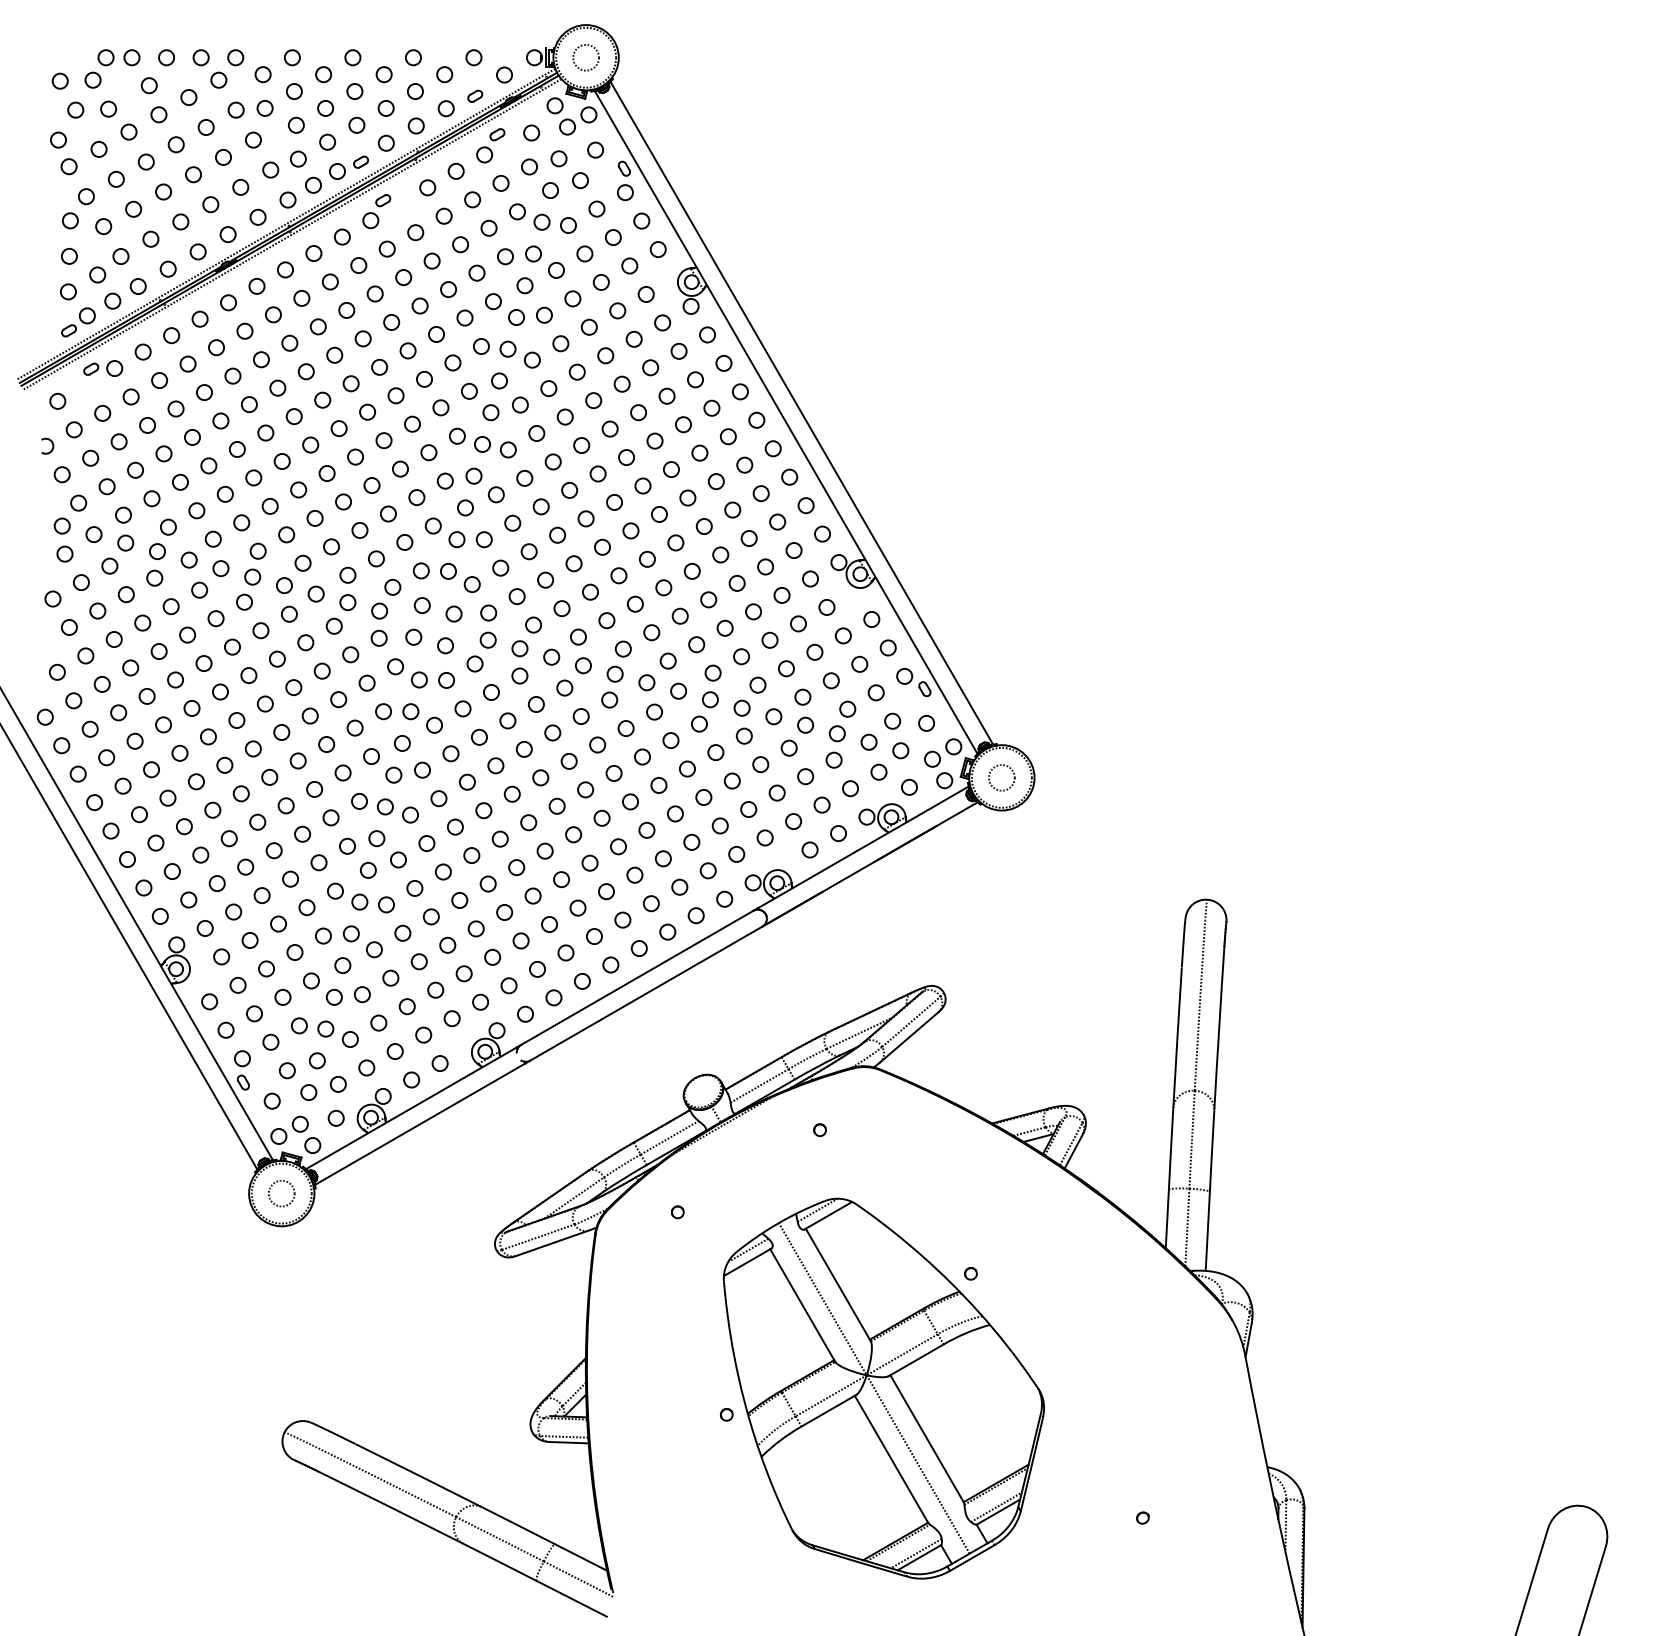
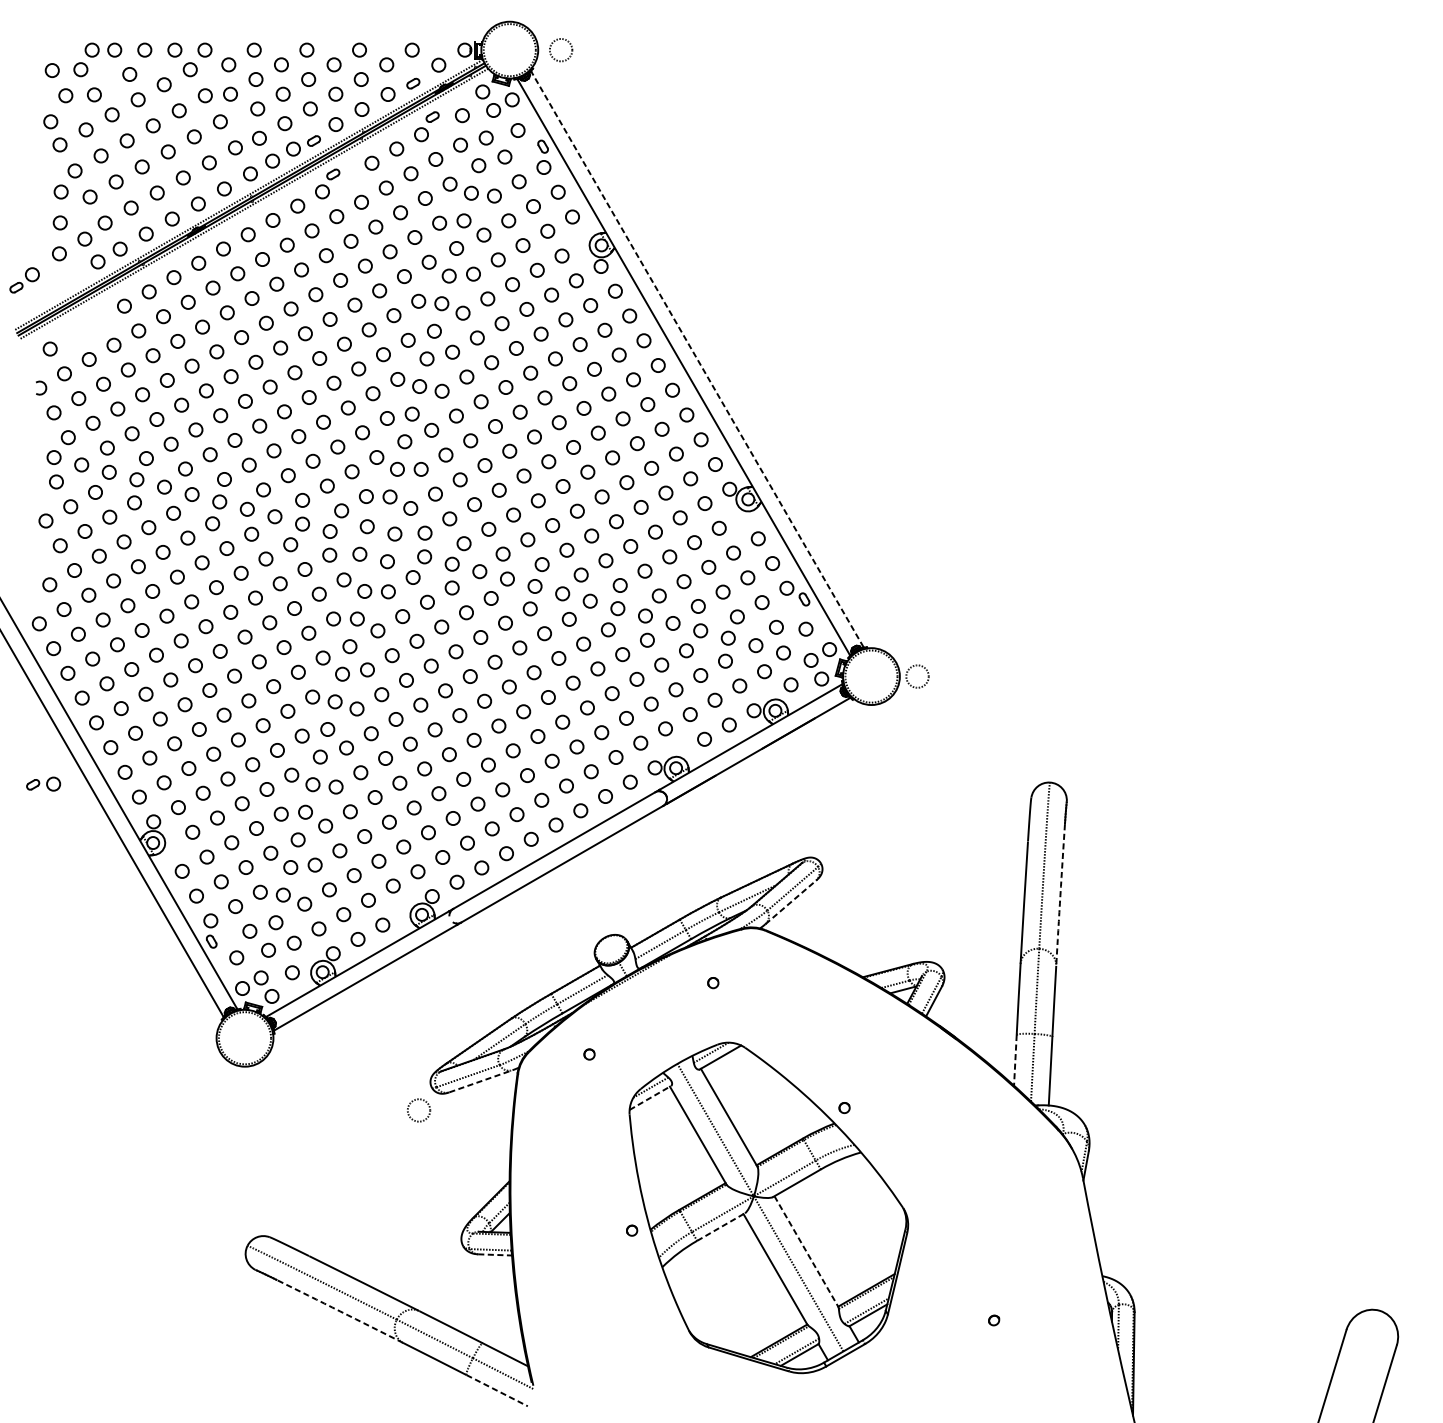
circle: (585, 57) -> (560, 49), moved
part: (78, 322) -> (24, 280), moved
part: (103, 368) -> (43, 784), moved
line: (801, 412) -> (697, 358), solid -> dashed
circle: (1001, 777) -> (917, 676), moved
arc: (1219, 1029) -> (1060, 895), solid -> dashed
line: (909, 1037) -> (791, 902), solid -> dashed
circle: (281, 1193) -> (418, 1110), moved
line: (1167, 1219) -> (1015, 1060), solid -> dashed
line: (553, 1242) -> (481, 1080), solid -> dashed
line: (747, 1262) -> (650, 1098), solid -> dashed
line: (829, 1410) -> (721, 1226), solid -> dashed
line: (927, 1439) -> (806, 1252), solid -> dashed
line: (569, 1442) -> (495, 1254), solid -> dashed
arc: (391, 1507) -> (340, 1311), solid -> dashed
line: (571, 1598) -> (497, 1390), solid -> dashed

